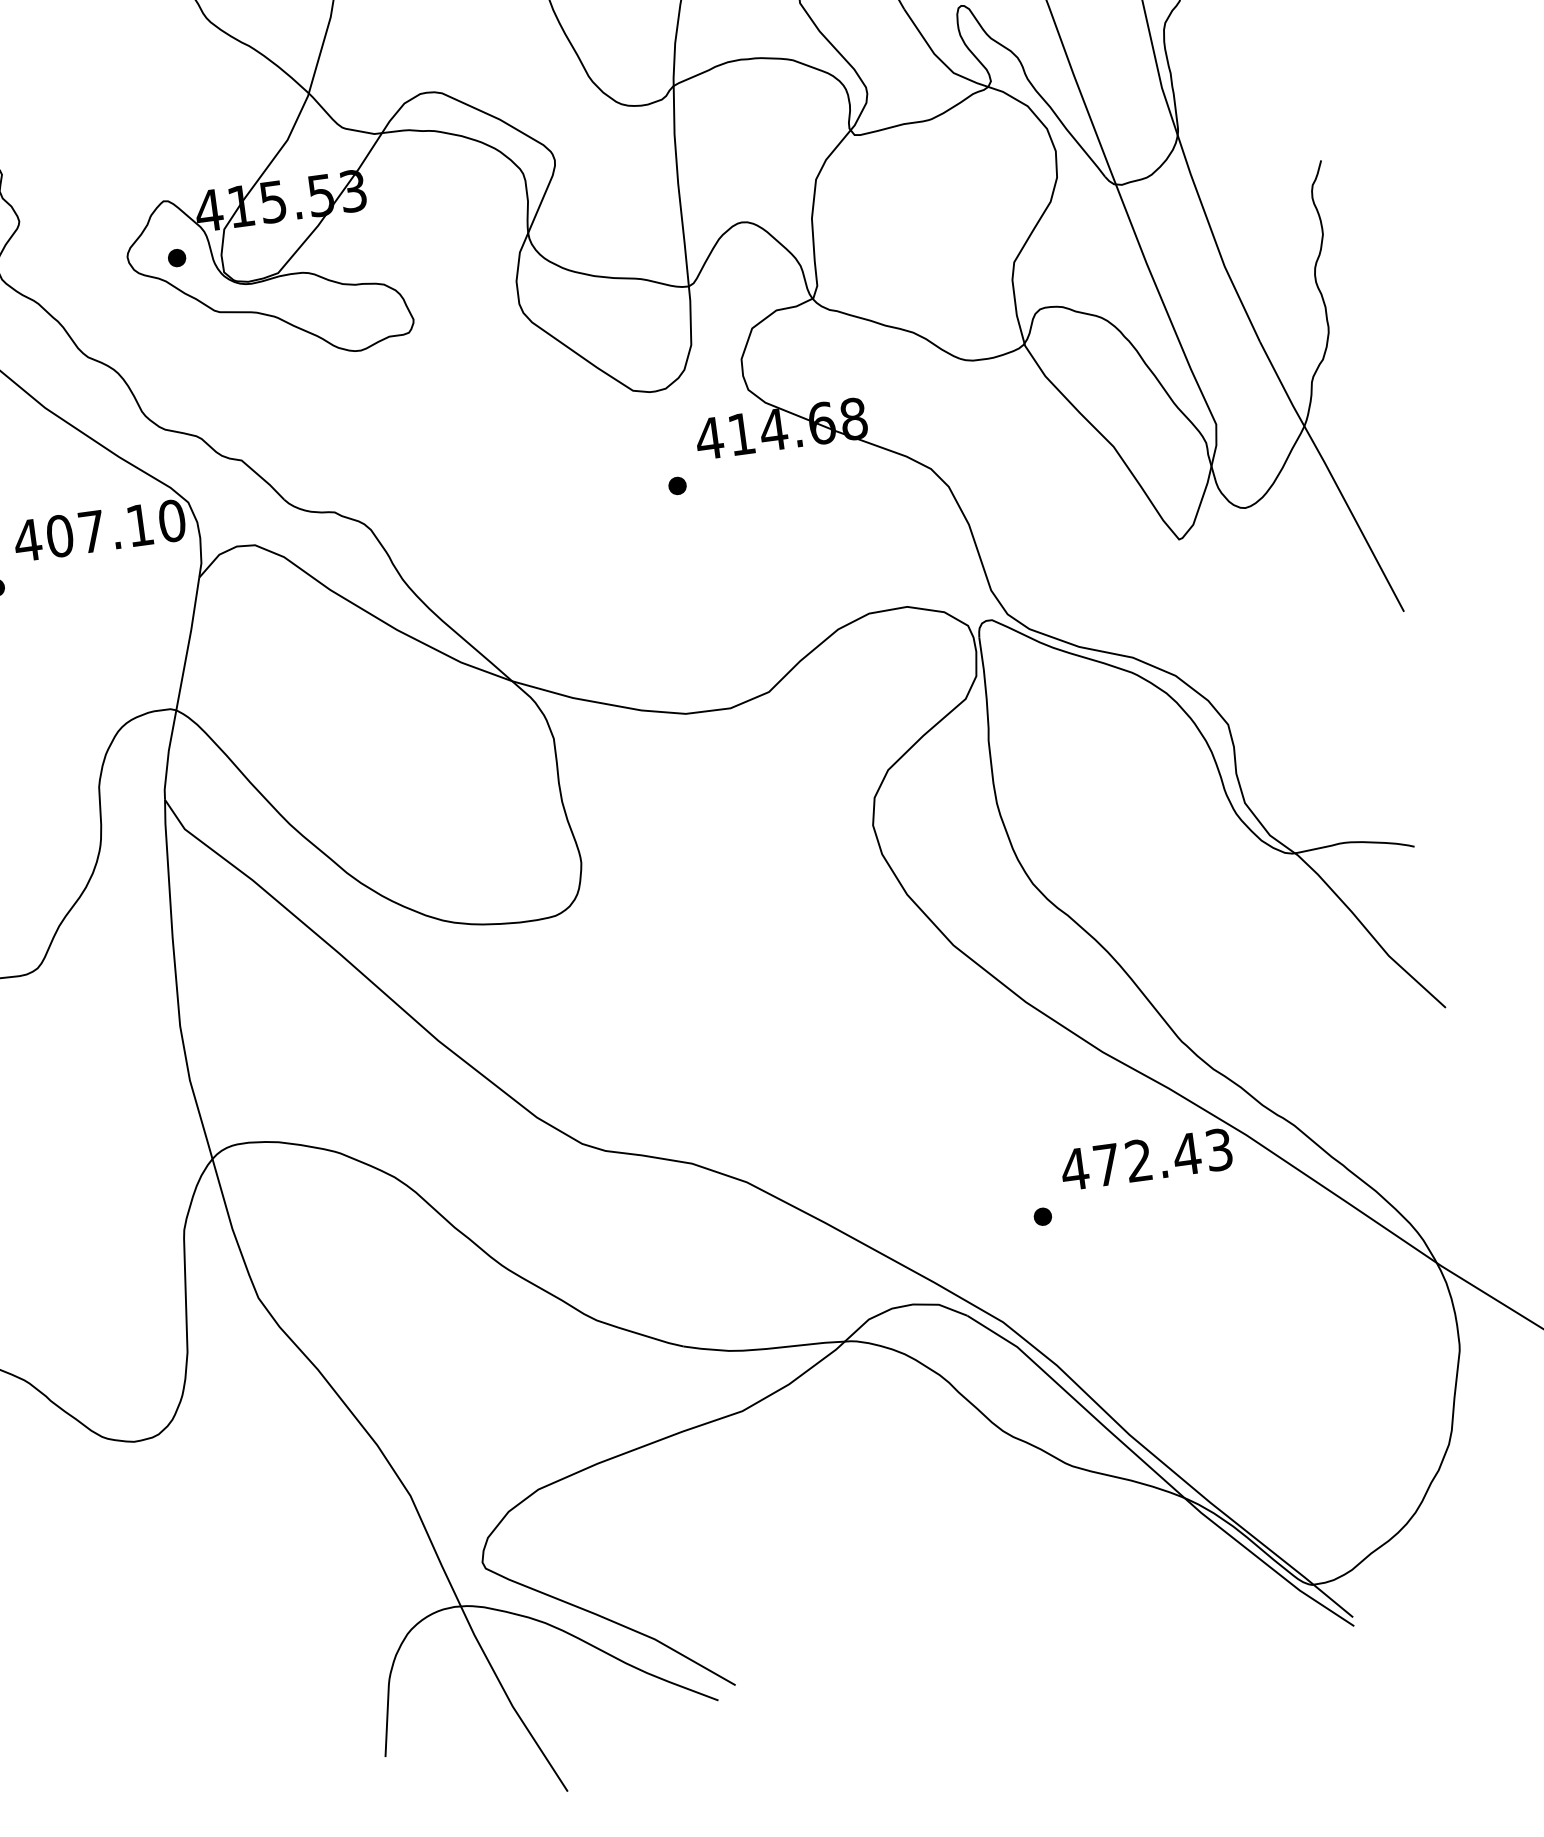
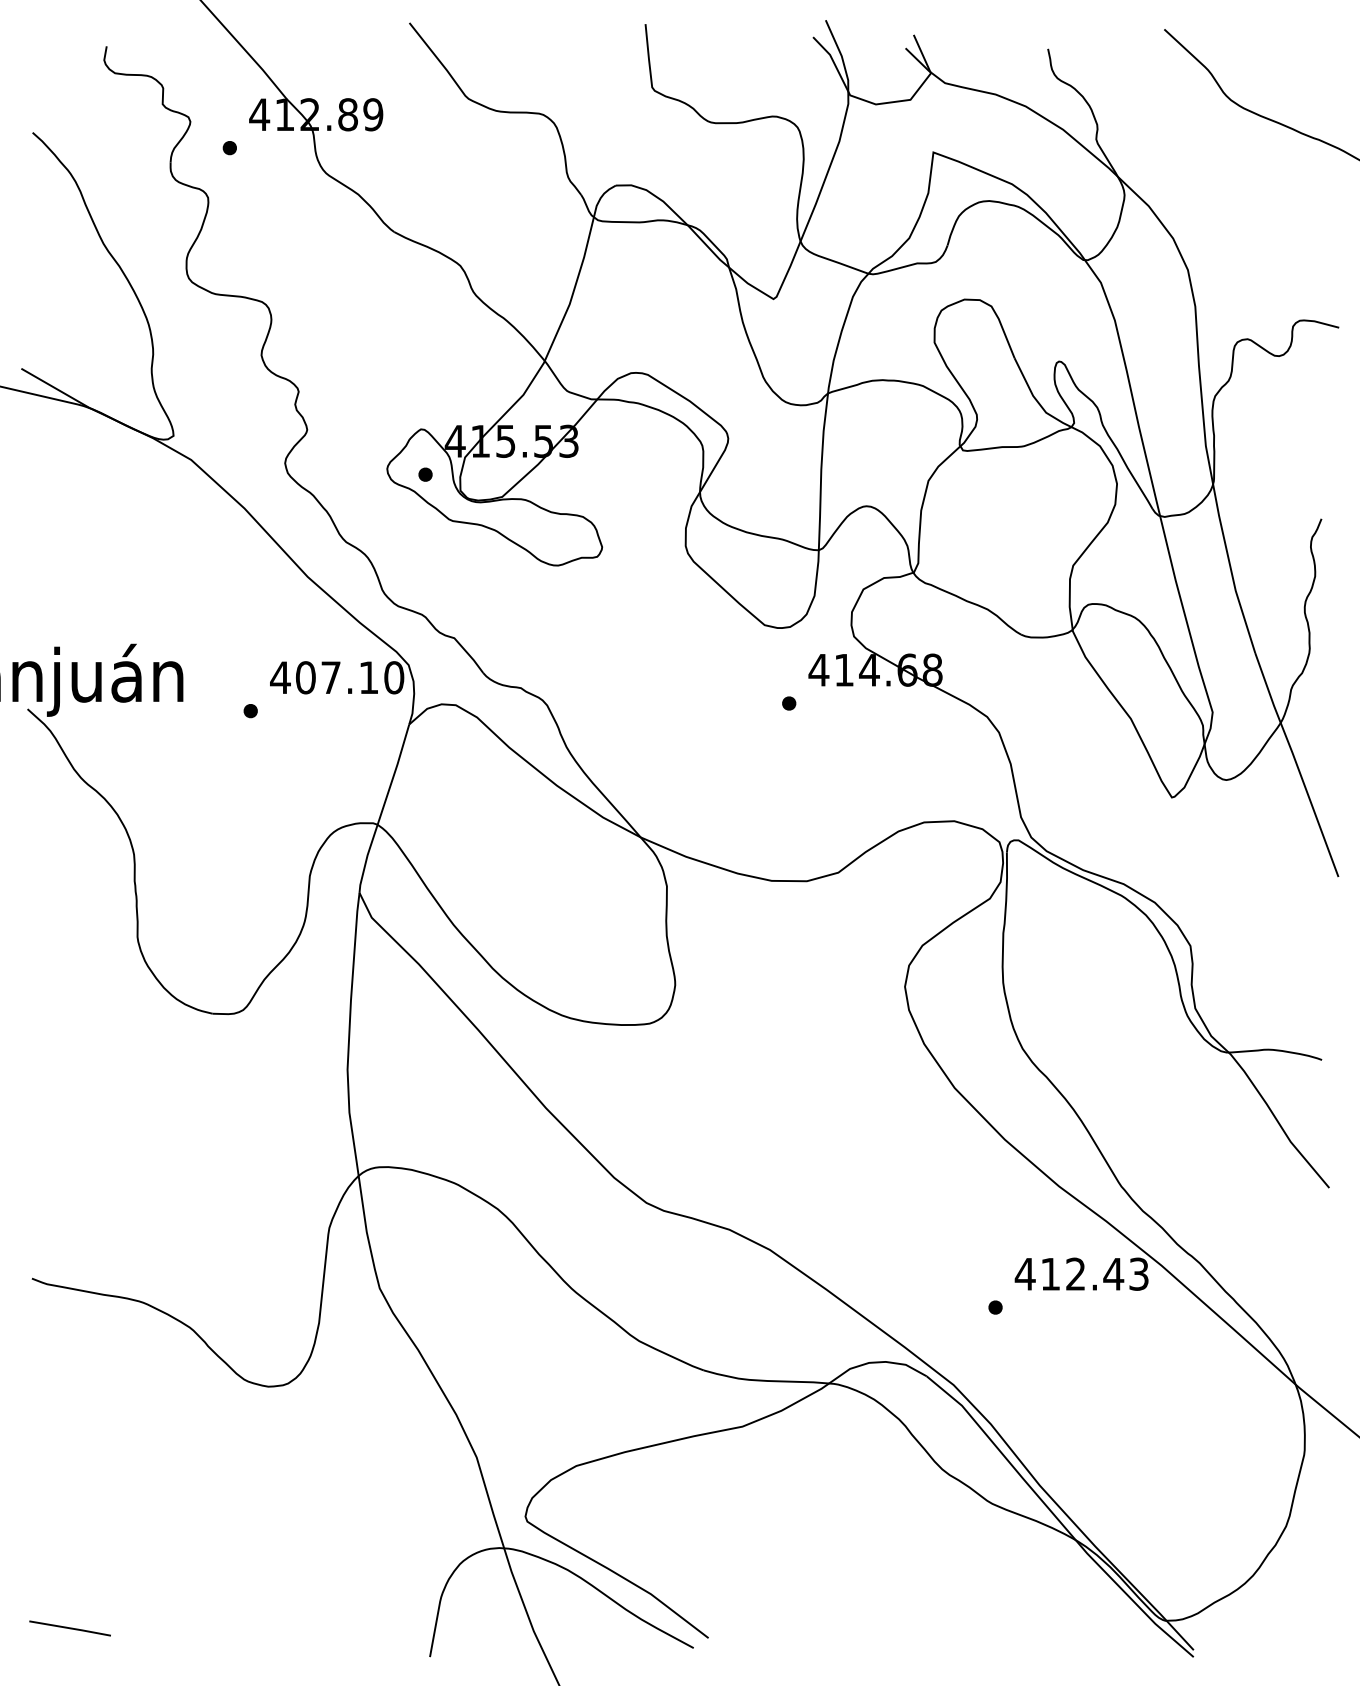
text: (1106, 1165) -> (1050, 1274), 472.43 -> 412.43

